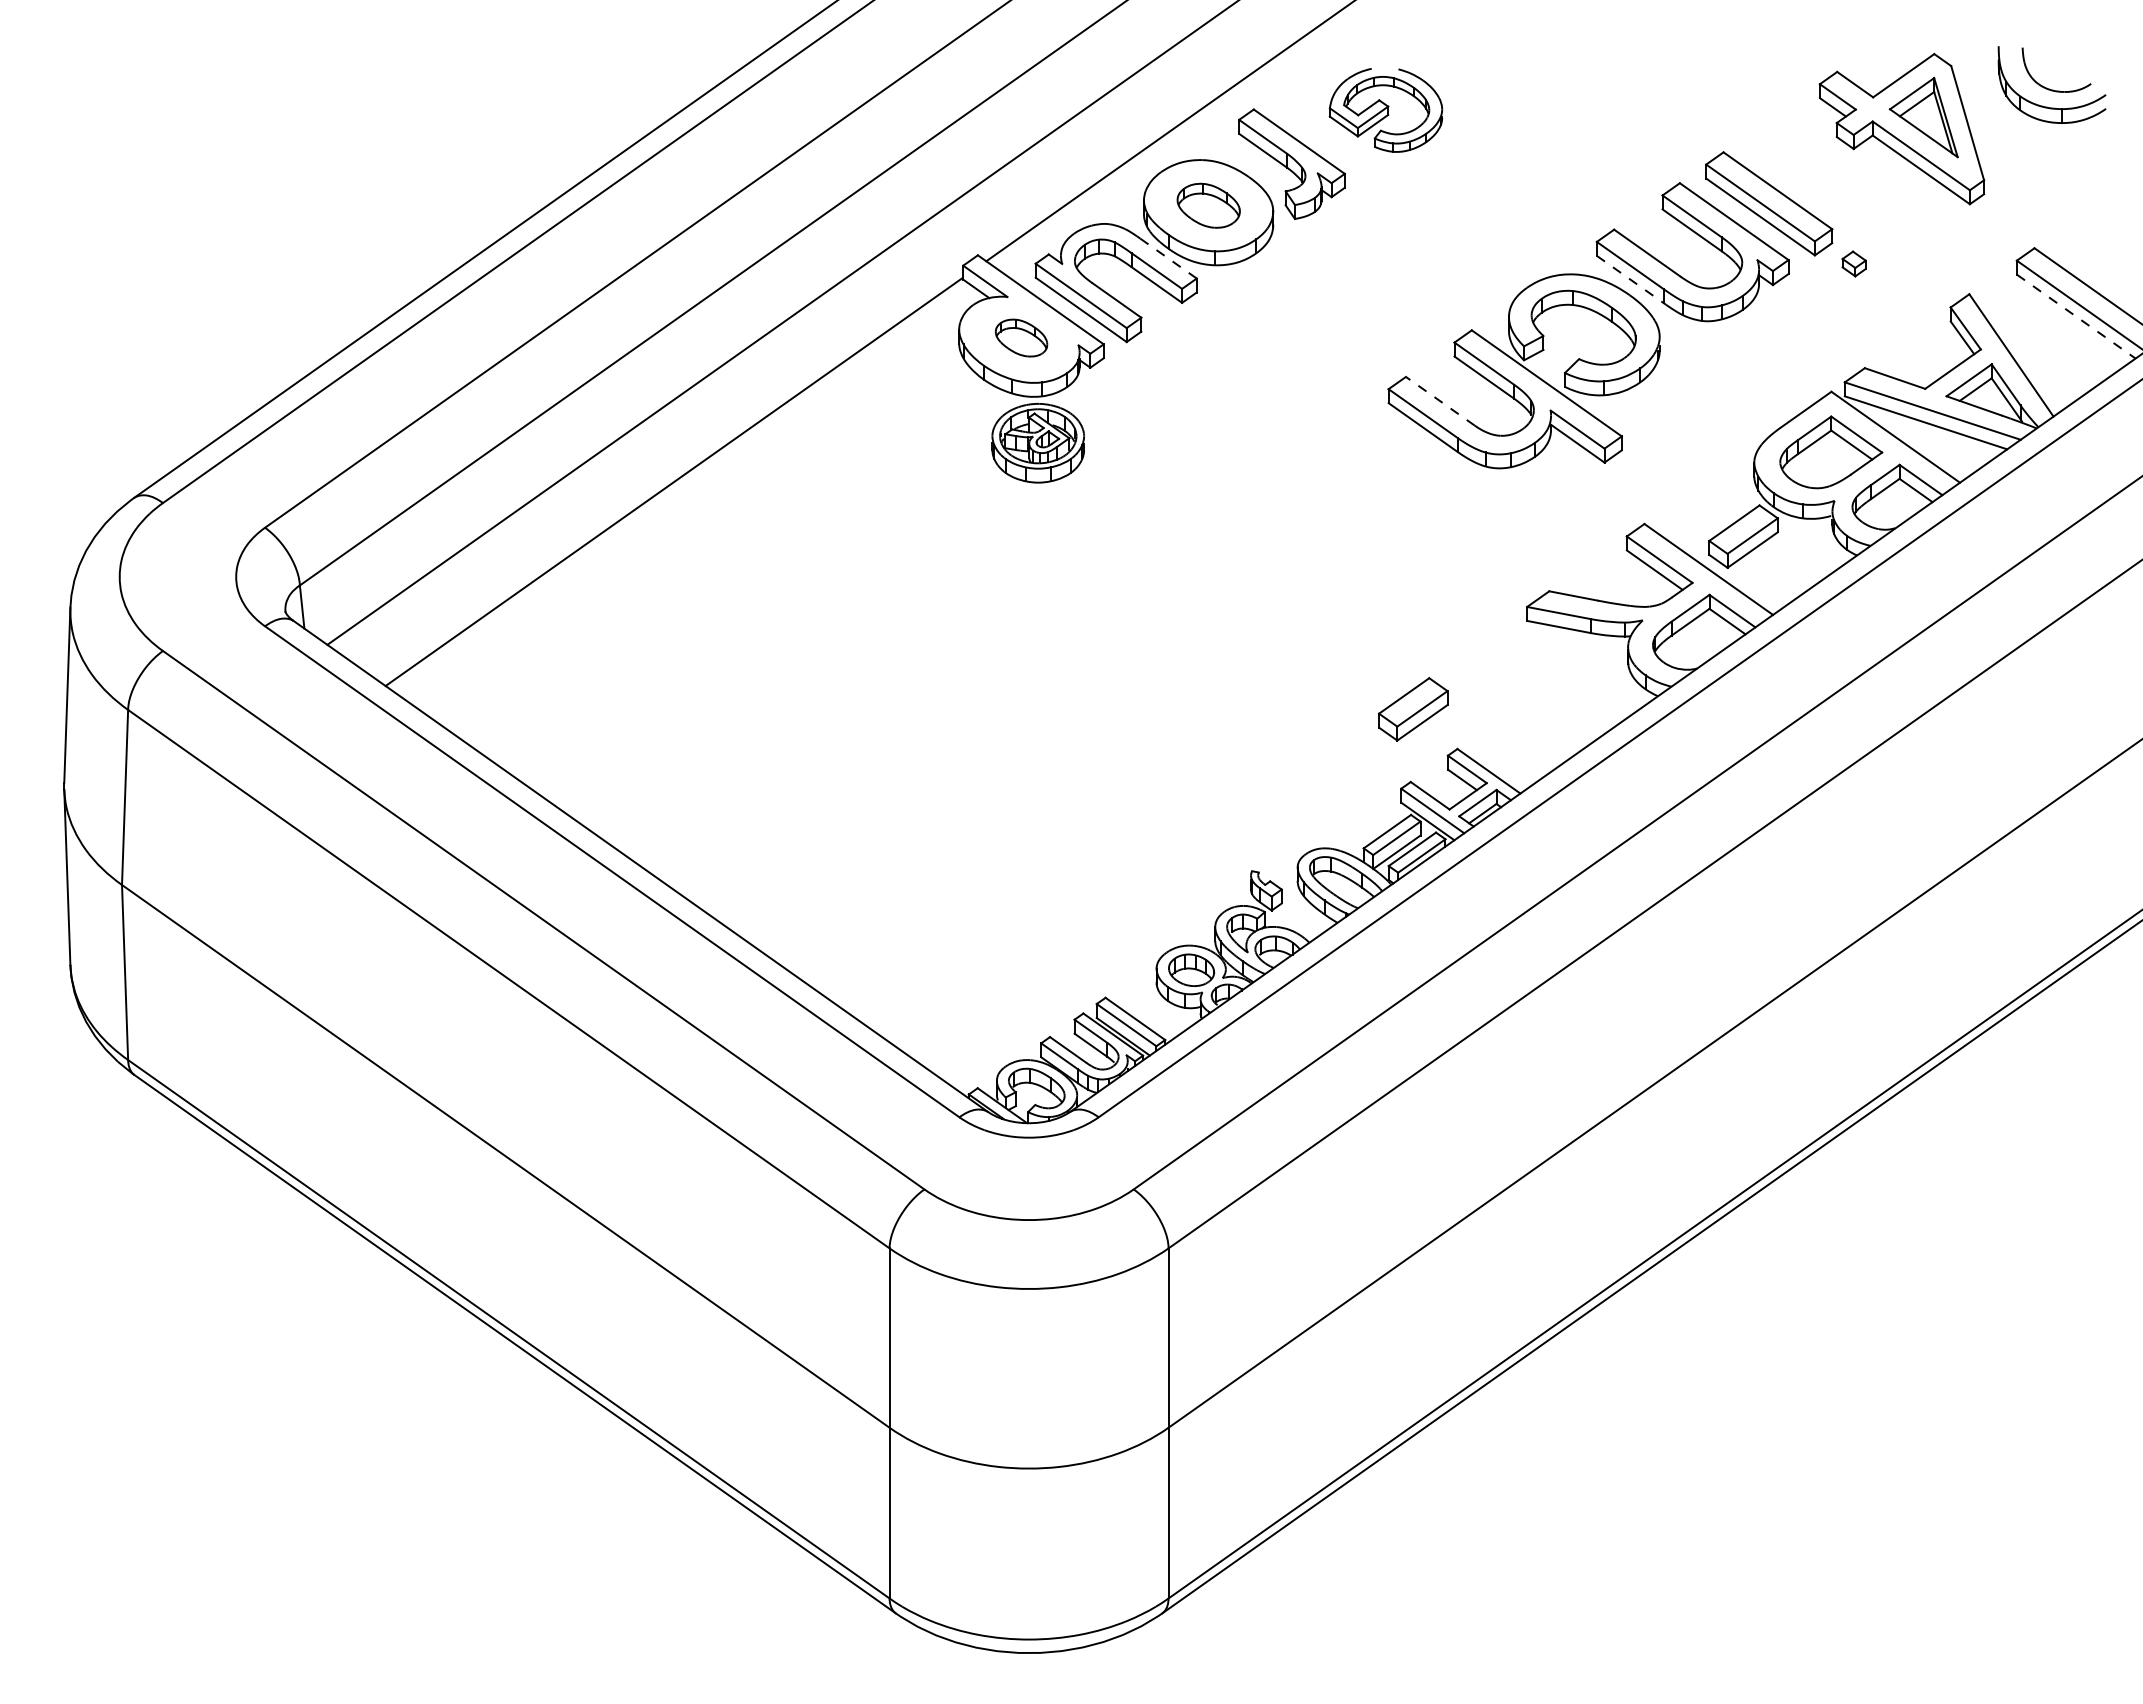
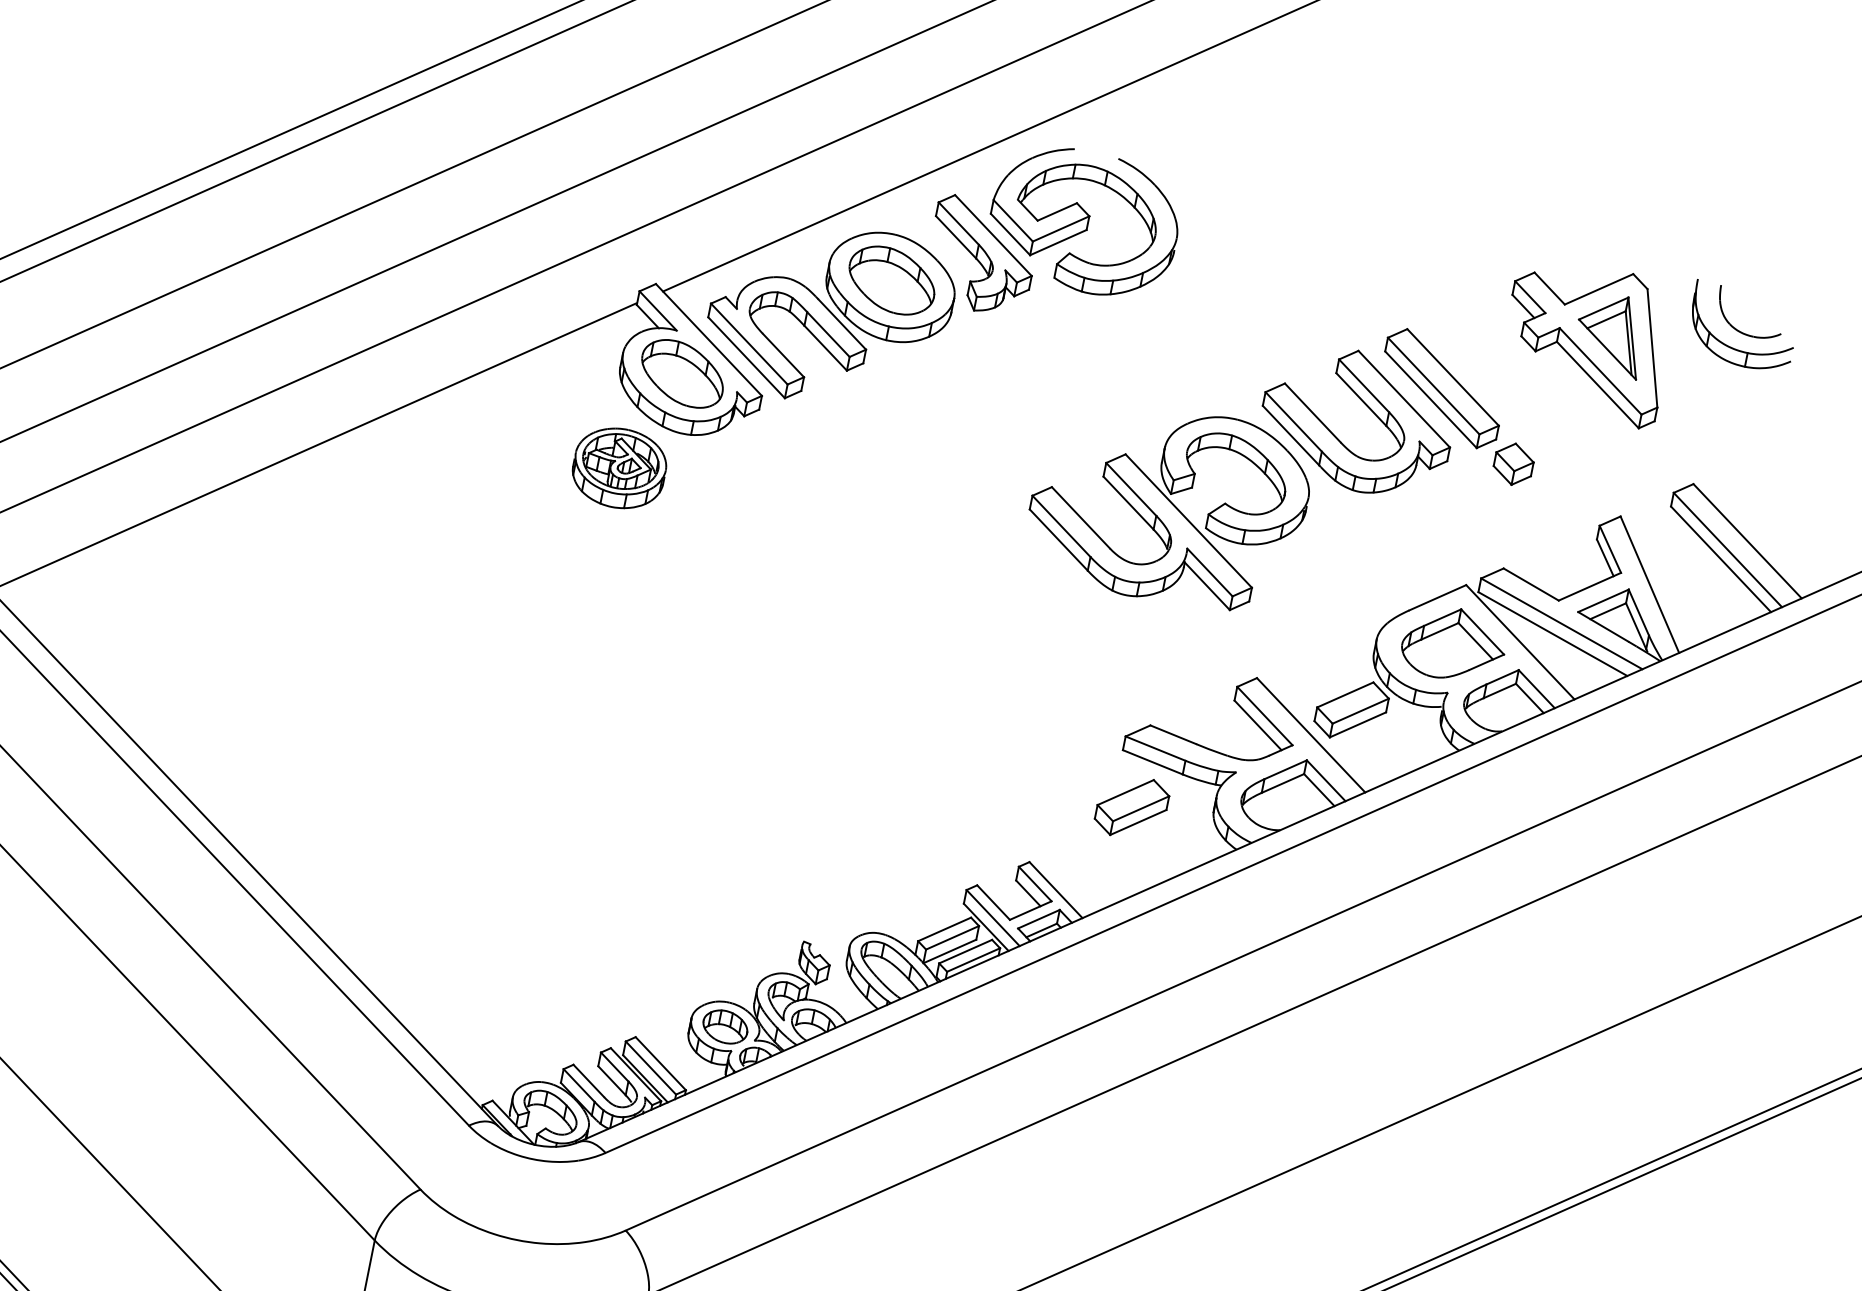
part: (1385, 110) -> (1084, 221), size x1.67
part: (1208, 205) -> (891, 280), size x1.43
line: (1168, 258) -> (842, 324), dashed -> solid
part: (1853, 263) -> (1513, 463), size x1.67
line: (1630, 279) -> (1291, 435), dashed -> solid
line: (2076, 316) -> (1721, 559), dashed -> solid
part: (1021, 337) -> (682, 373), size x1.67
line: (1439, 401) -> (1079, 517), dashed -> solid
part: (1037, 443) -> (618, 468), moved
part: (1412, 709) -> (1131, 807), moved

